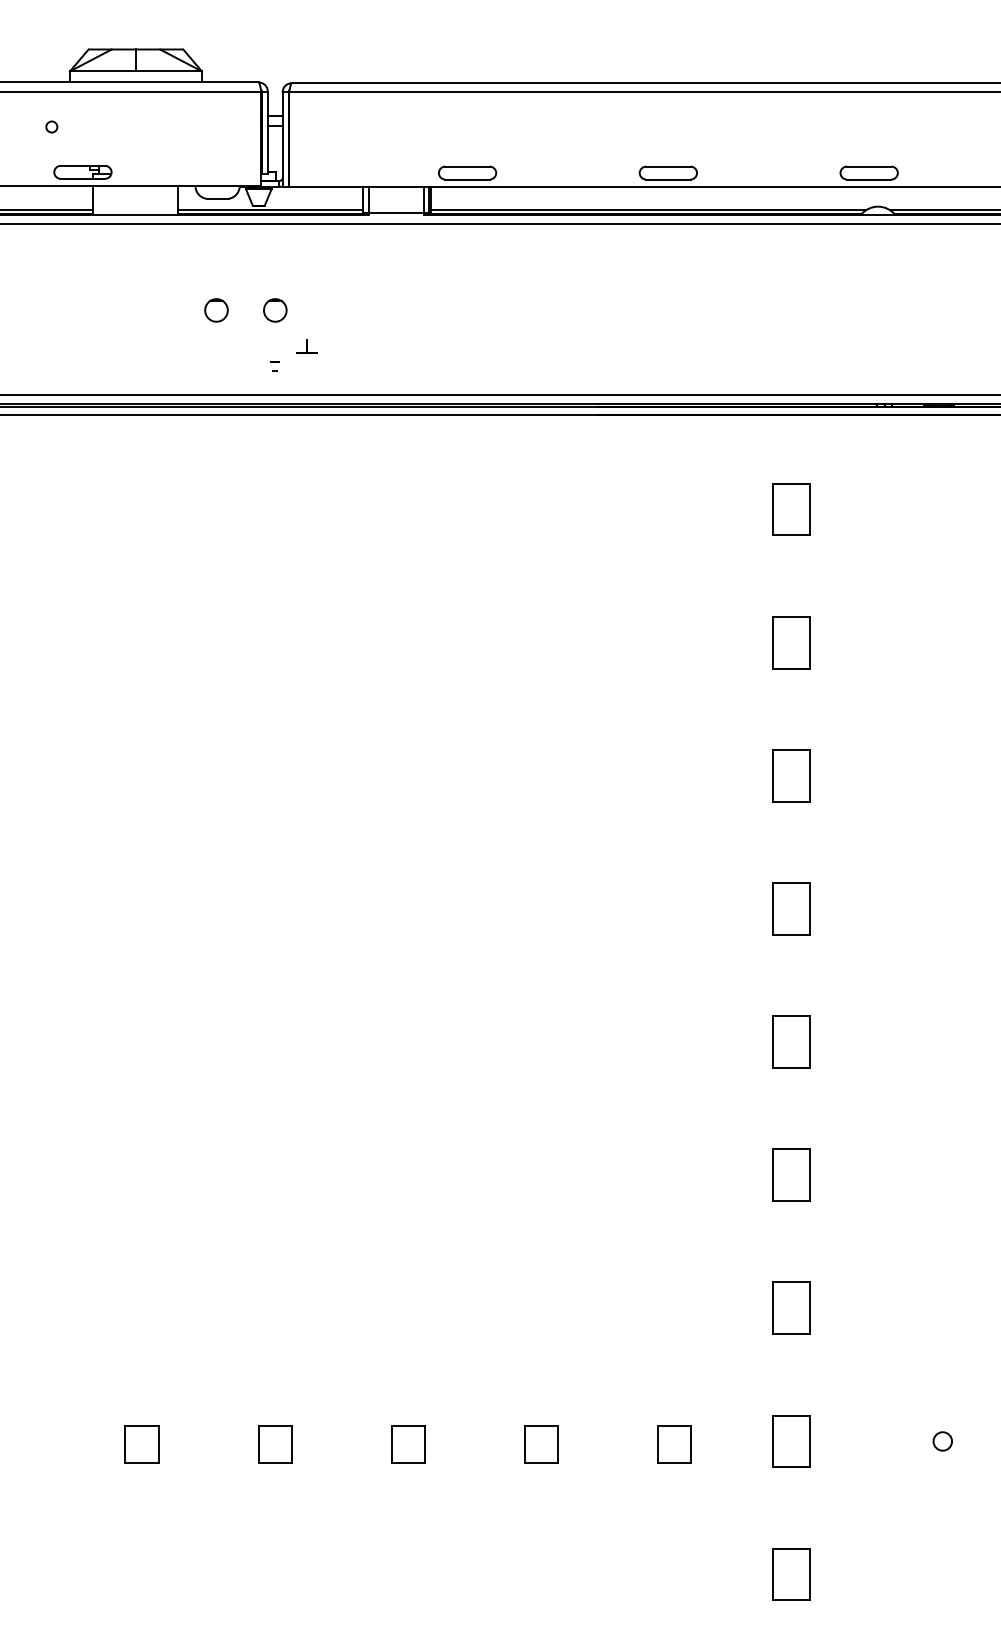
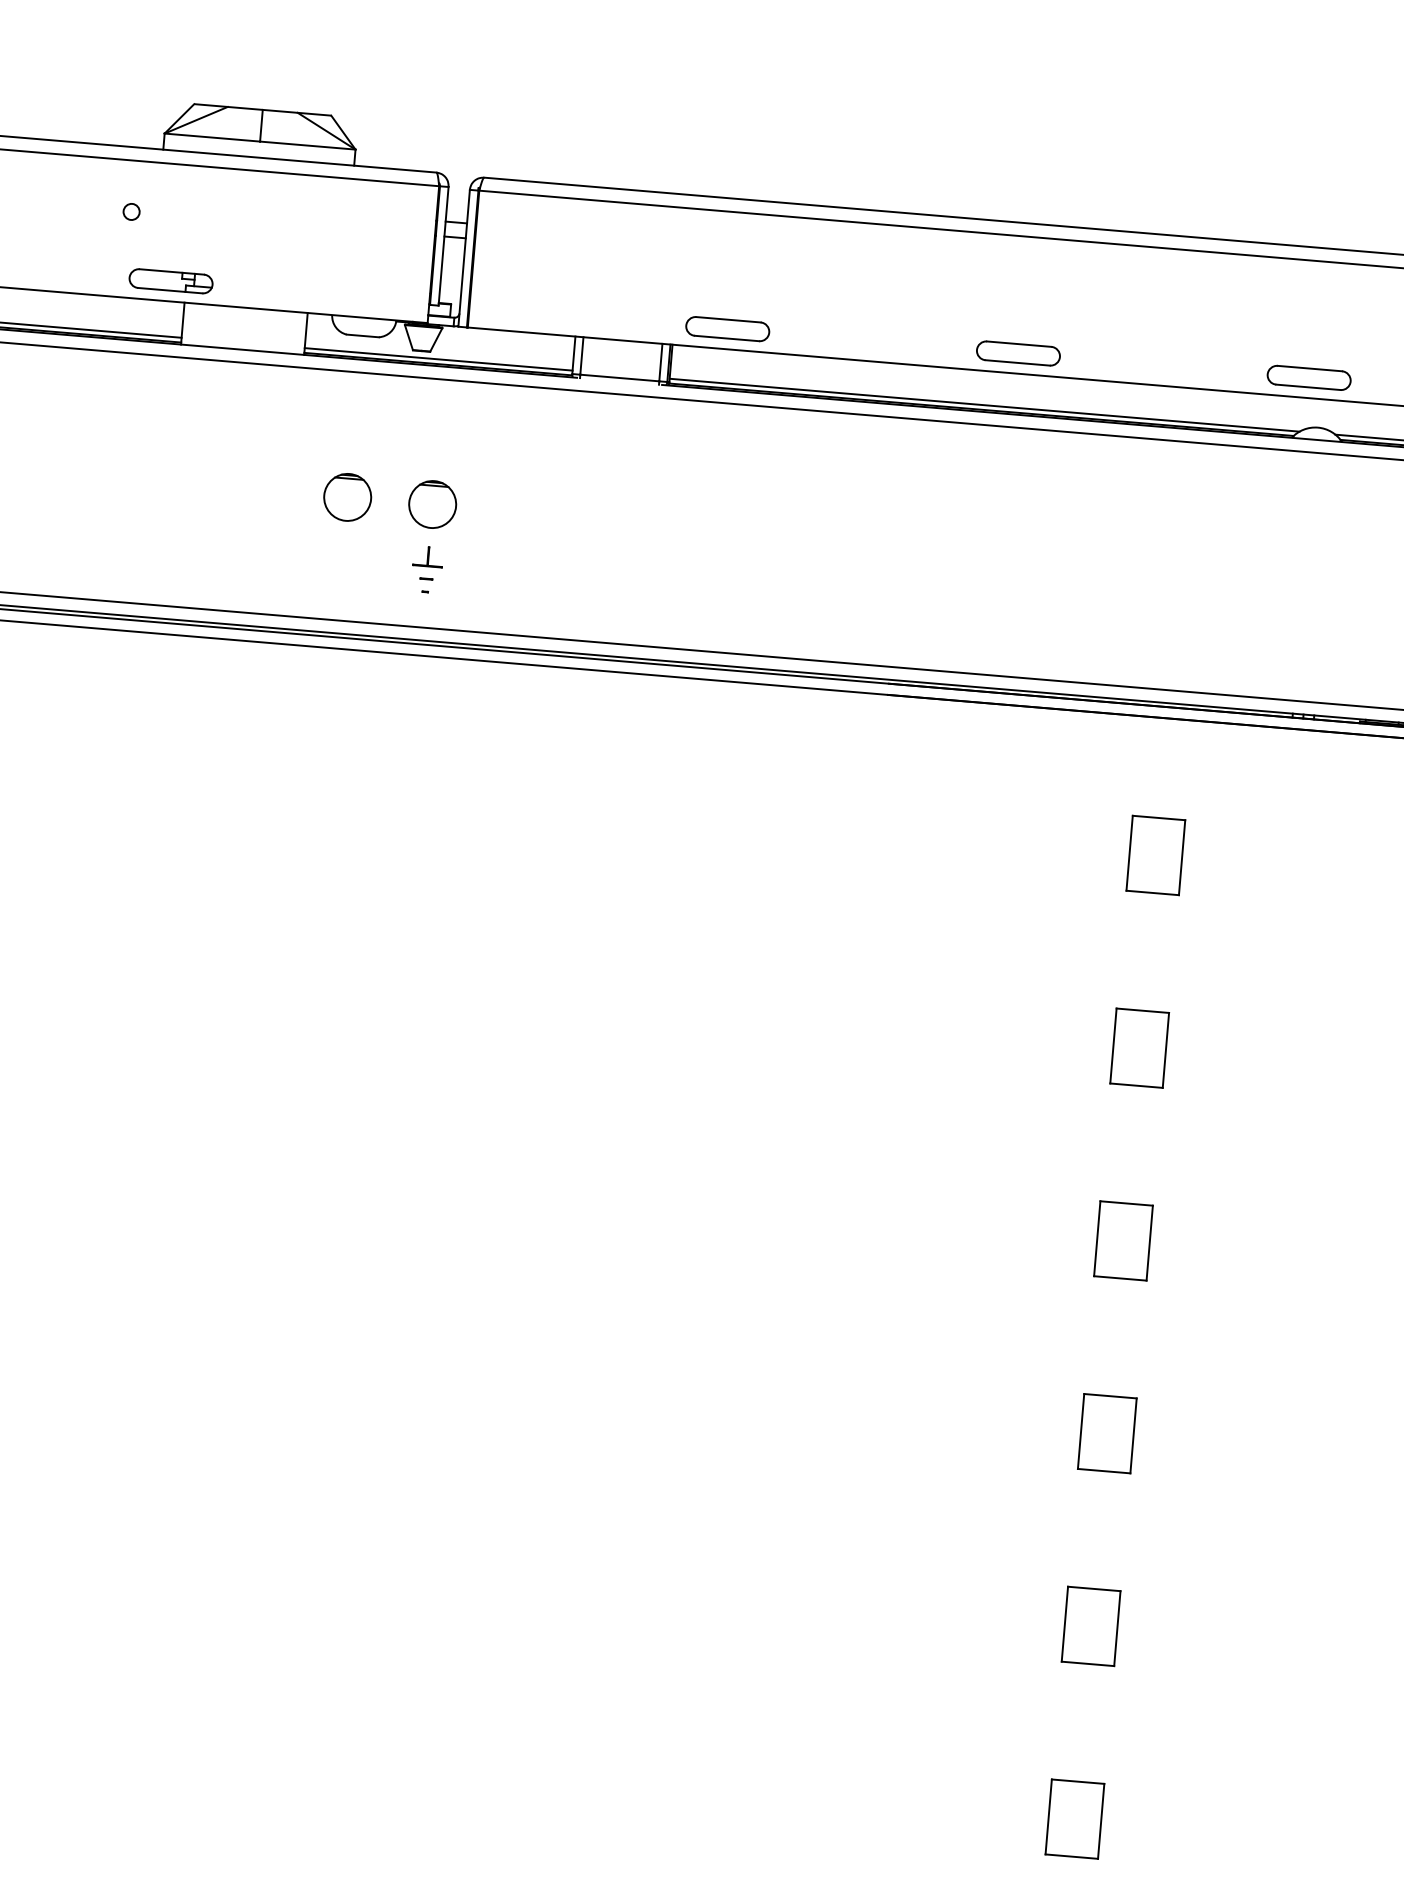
circle: (216, 310) -> (347, 497), size x1.43
part: (275, 310) -> (433, 504), size x1.43
part: (306, 346) -> (427, 556), moved

